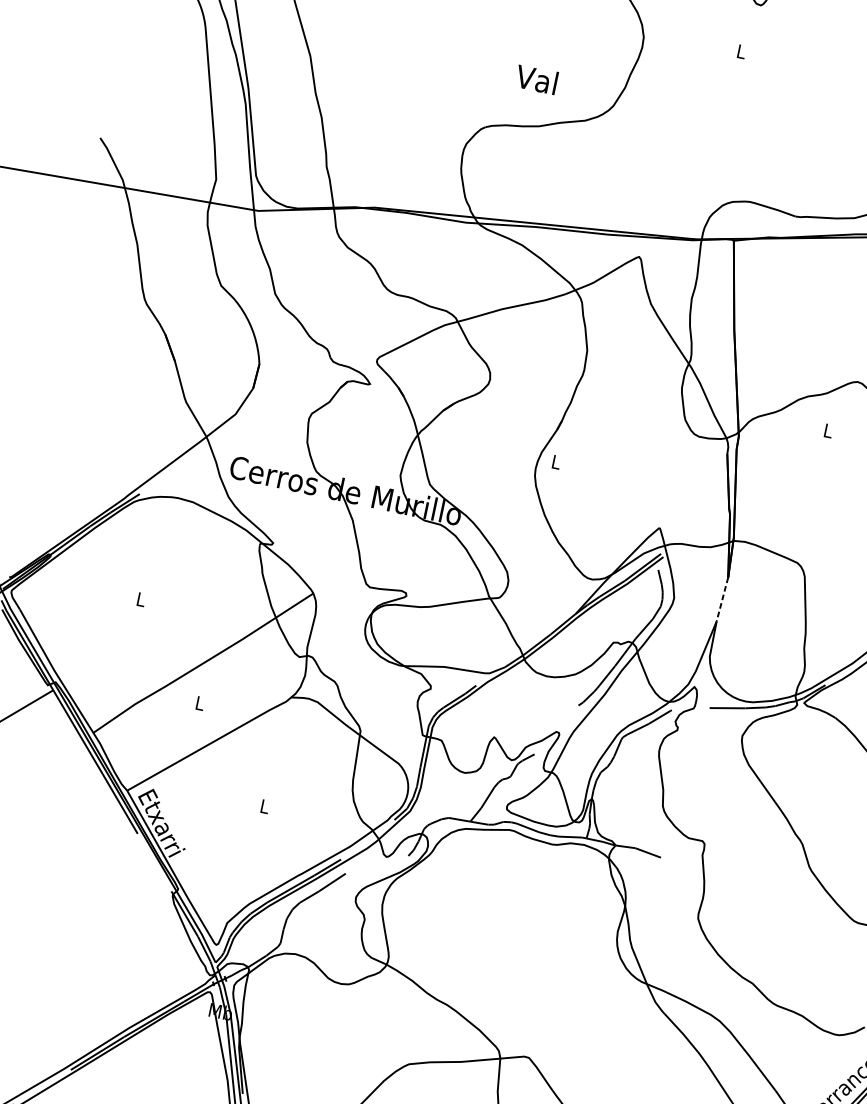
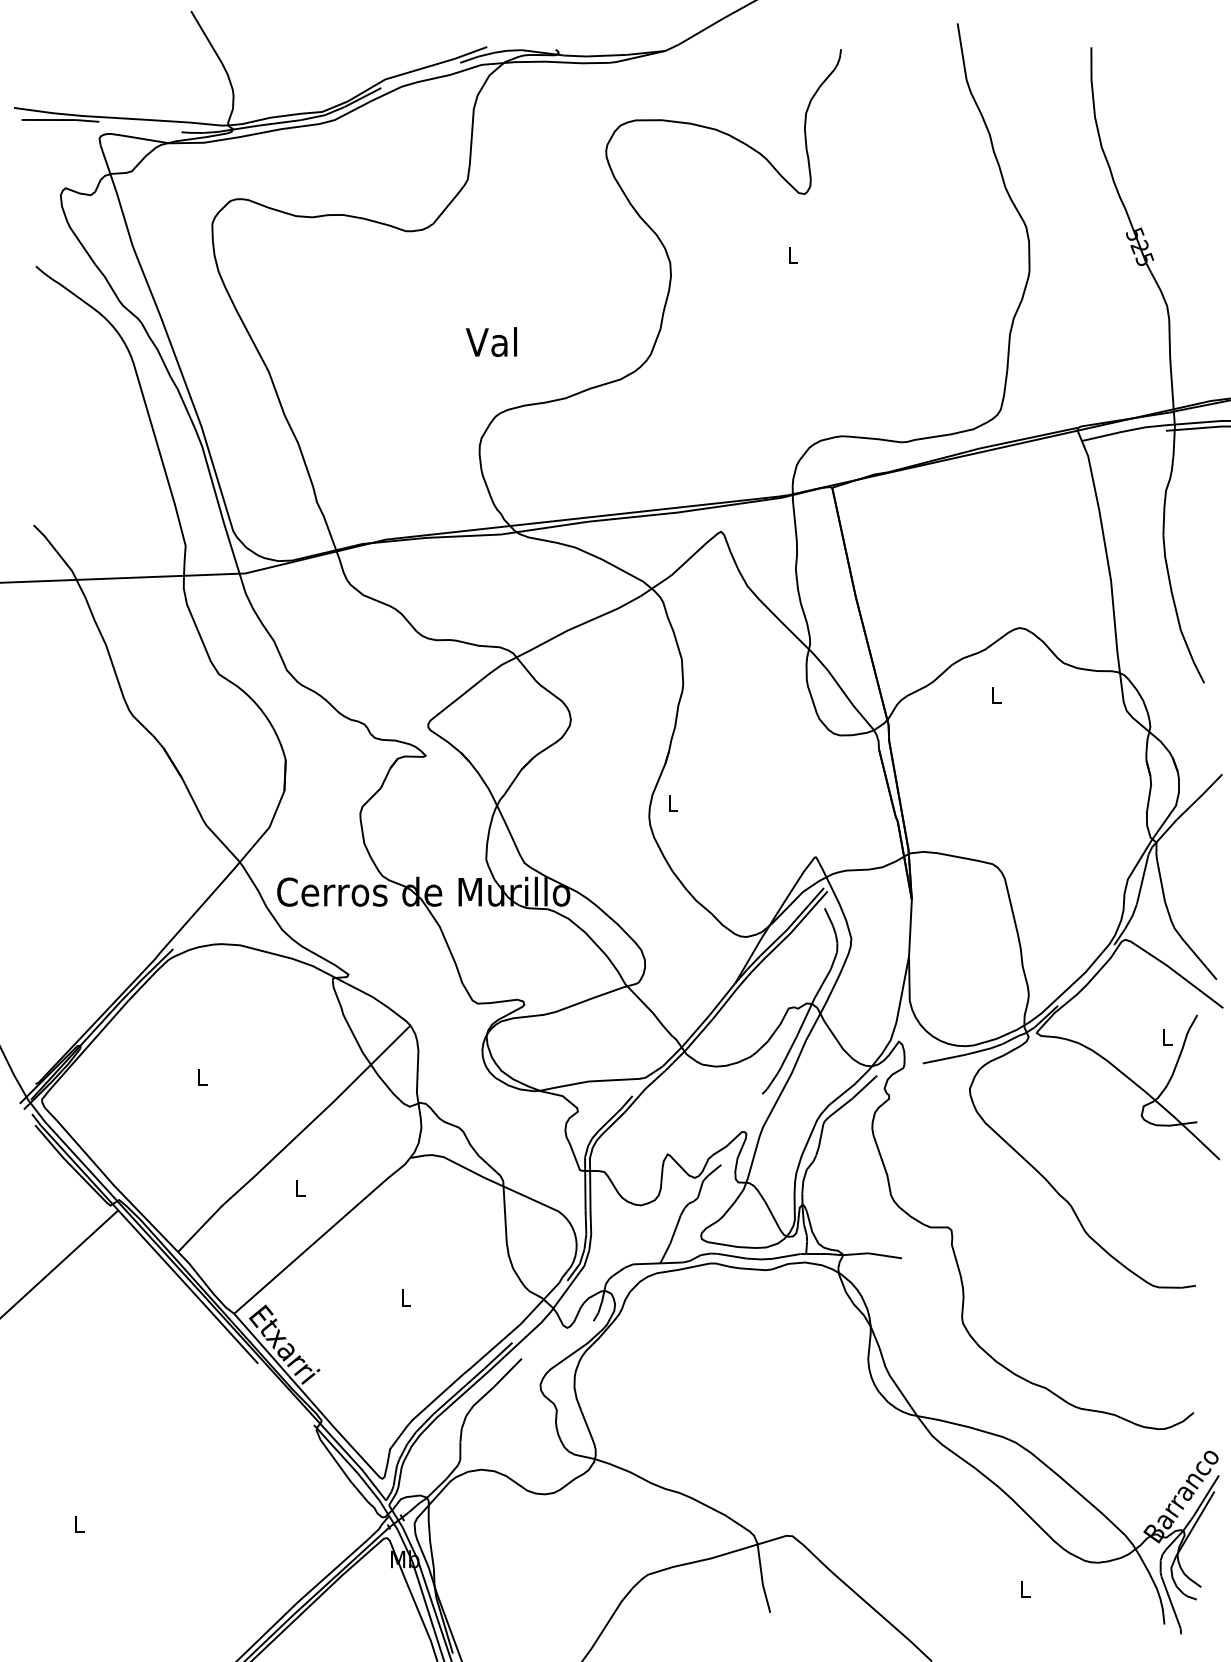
text: (535, 79) -> (490, 341), moved
line: (722, 599) -> (910, 928), dashed -> solid

